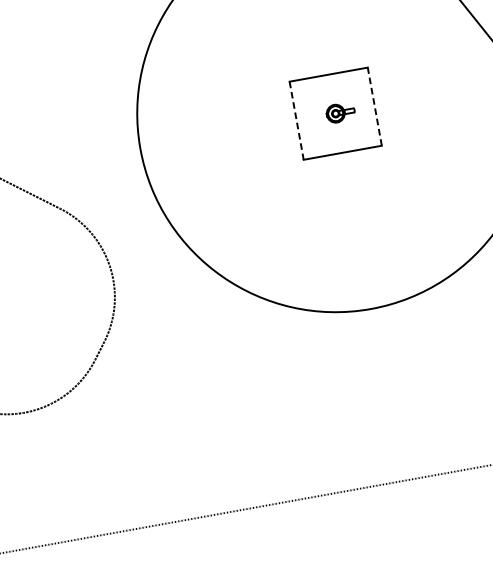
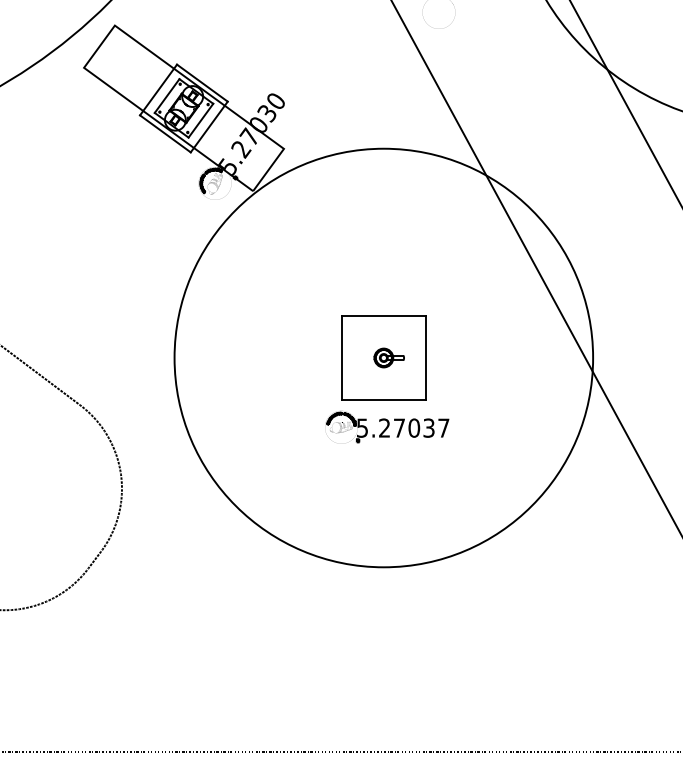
line: (374, 107) -> (425, 358), dashed -> solid
line: (296, 121) -> (341, 358), dashed -> solid
part: (350, 177) -> (387, 427), added

